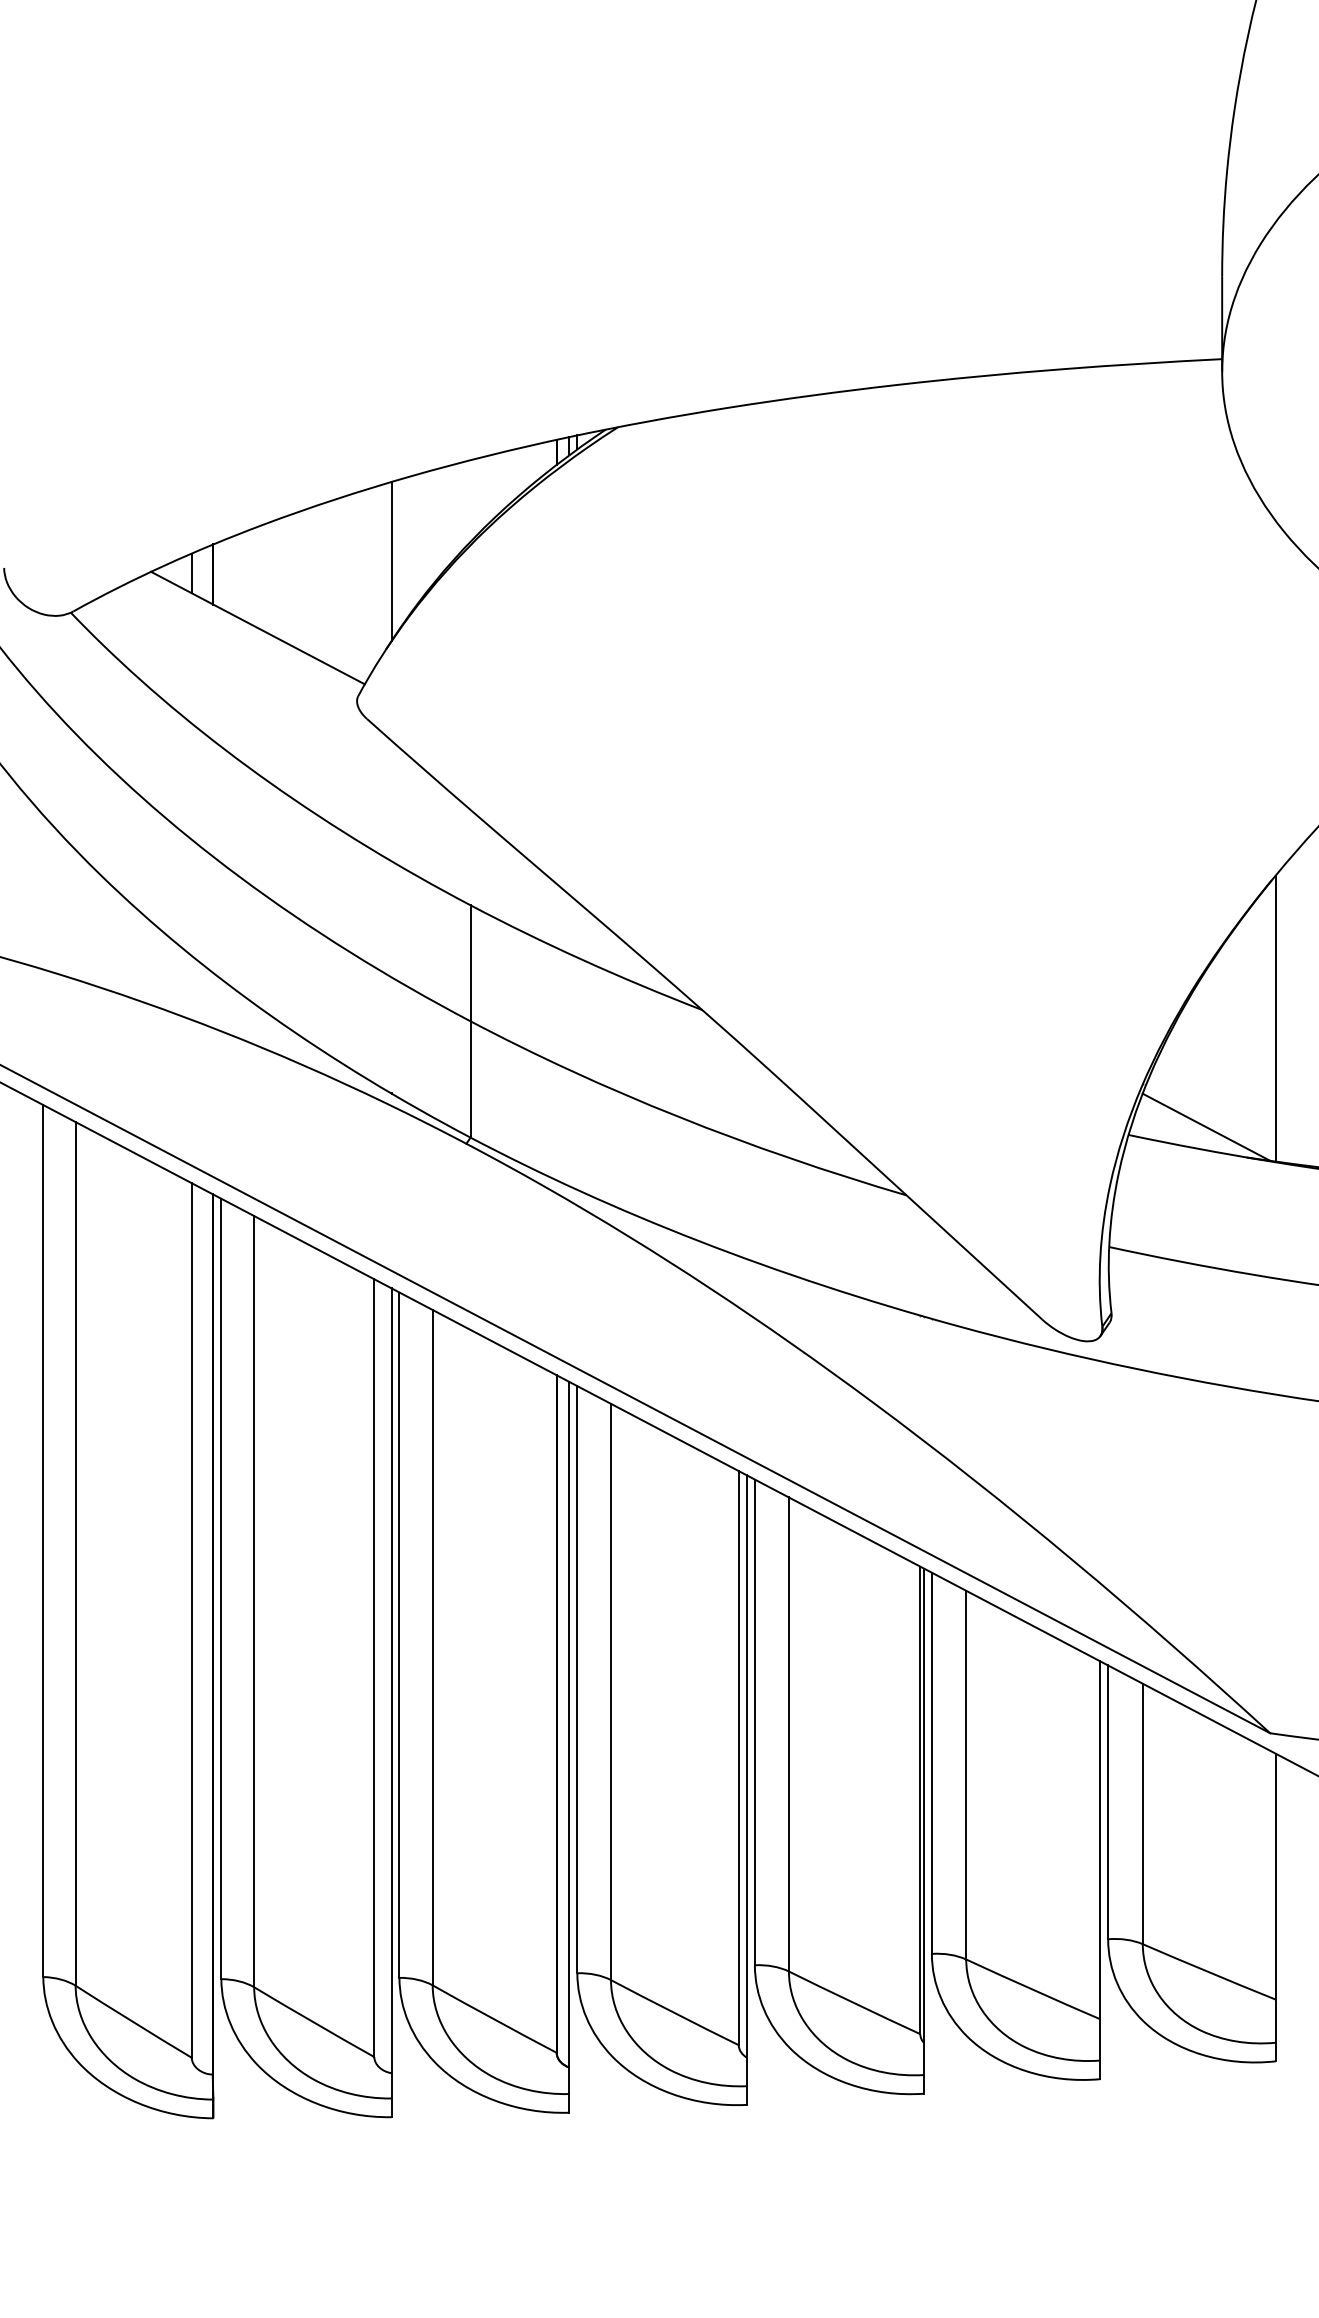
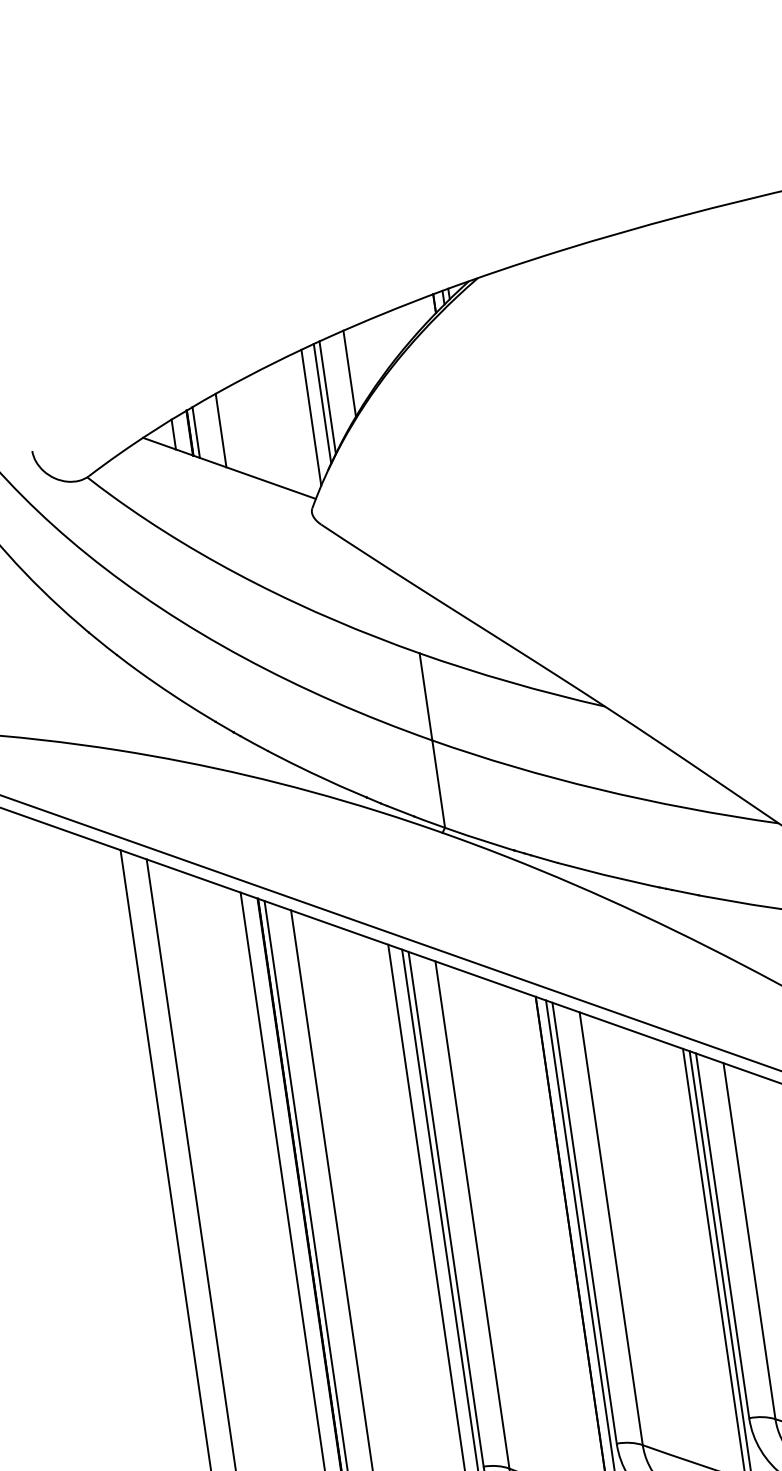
line: (432, 527) -> (349, 373), added
line: (399, 554) -> (327, 397), added
line: (221, 574) -> (196, 432), added
line: (254, 577) -> (221, 430), added
line: (374, 577) -> (311, 417), added

